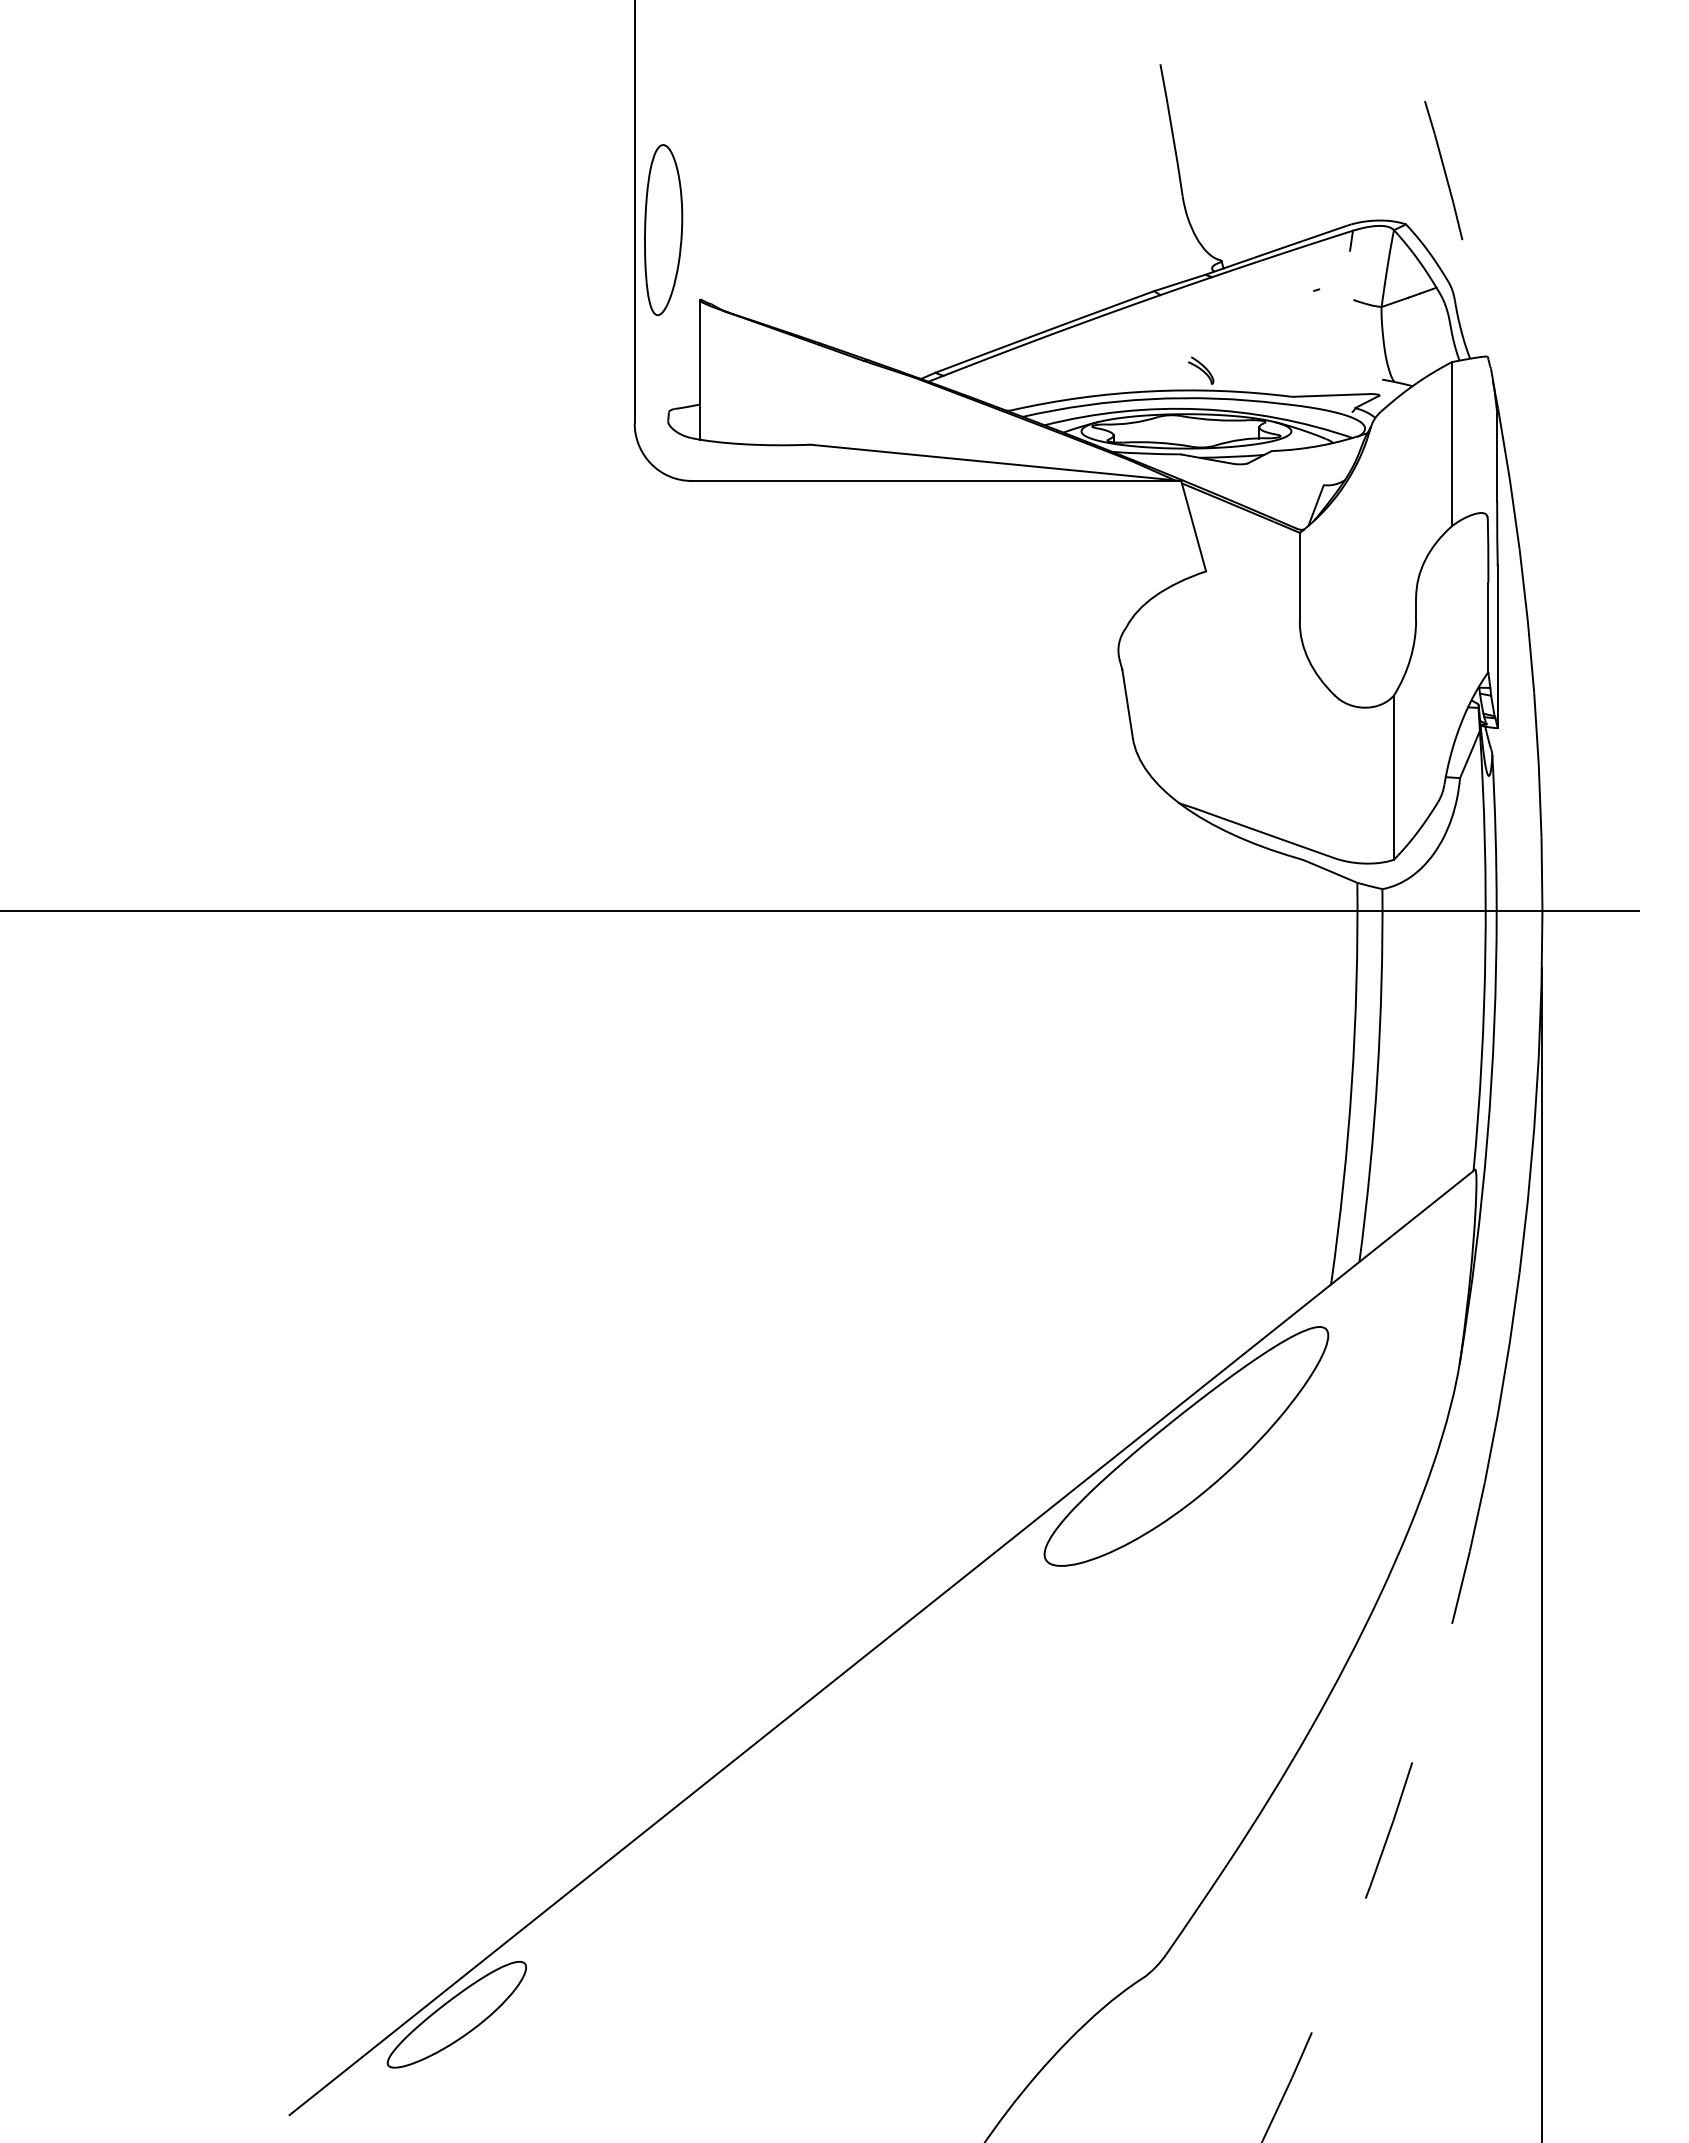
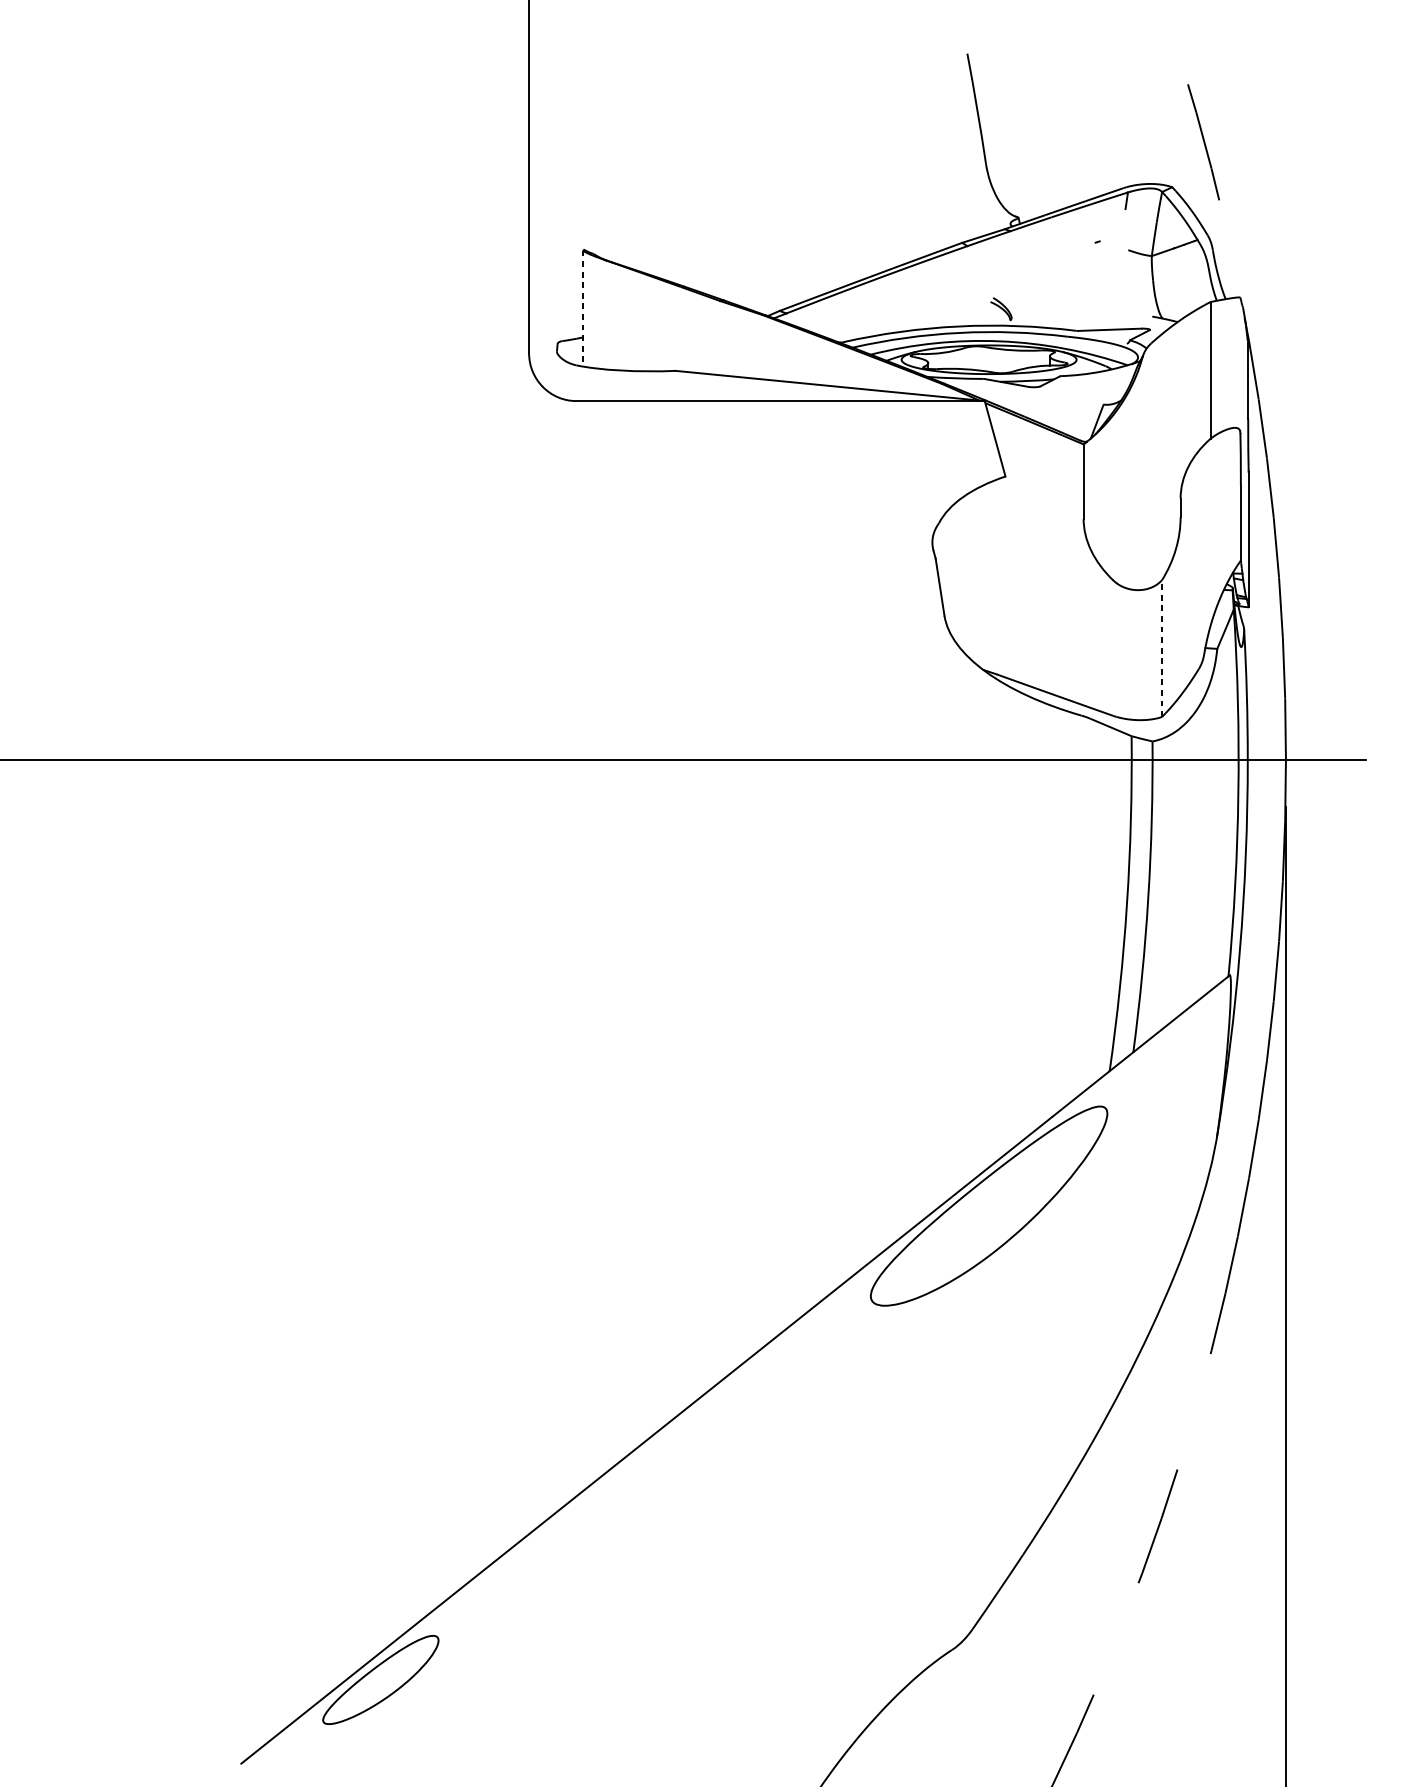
part: (663, 230) -> (553, 192), removed
line: (699, 370) -> (583, 309), solid -> dashed
line: (1393, 777) -> (1161, 648), solid -> dashed

